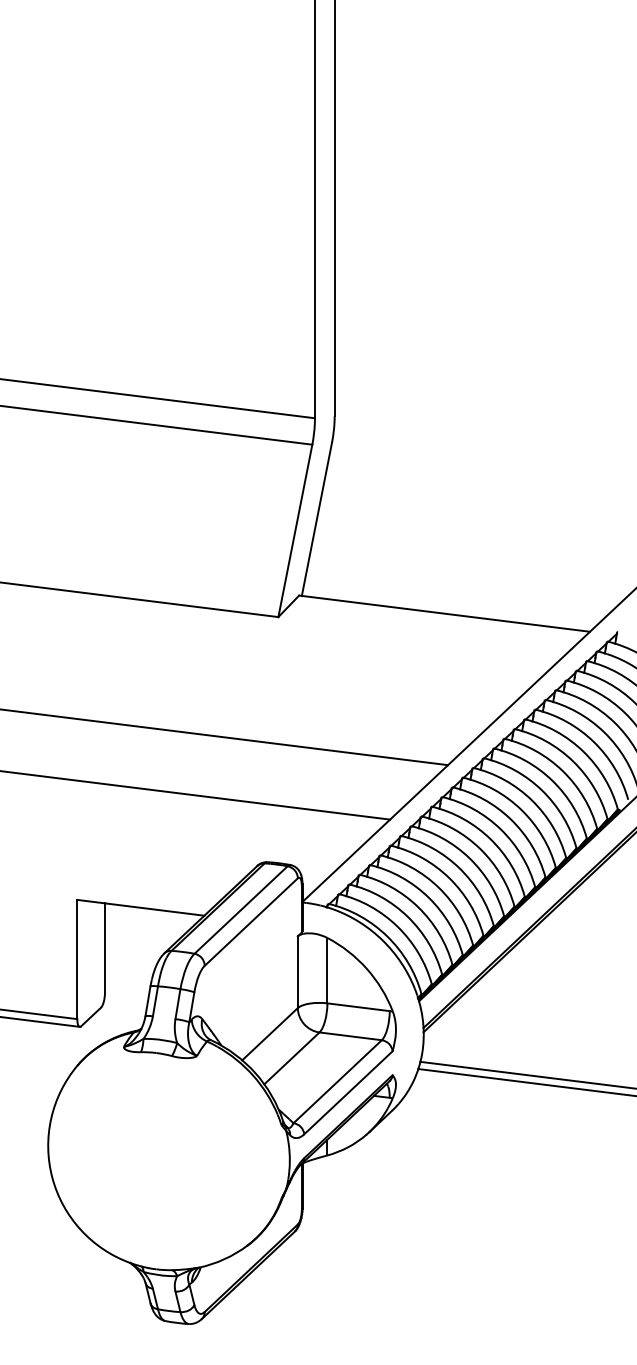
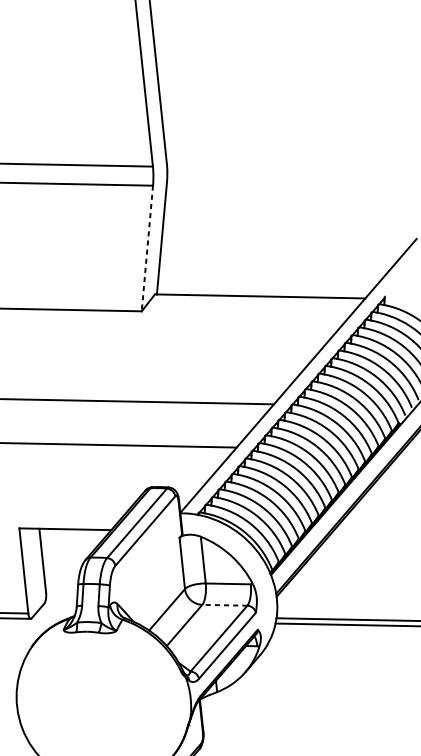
line: (295, 530) -> (147, 248), solid -> dashed
line: (350, 1036) -> (224, 605), solid -> dashed

